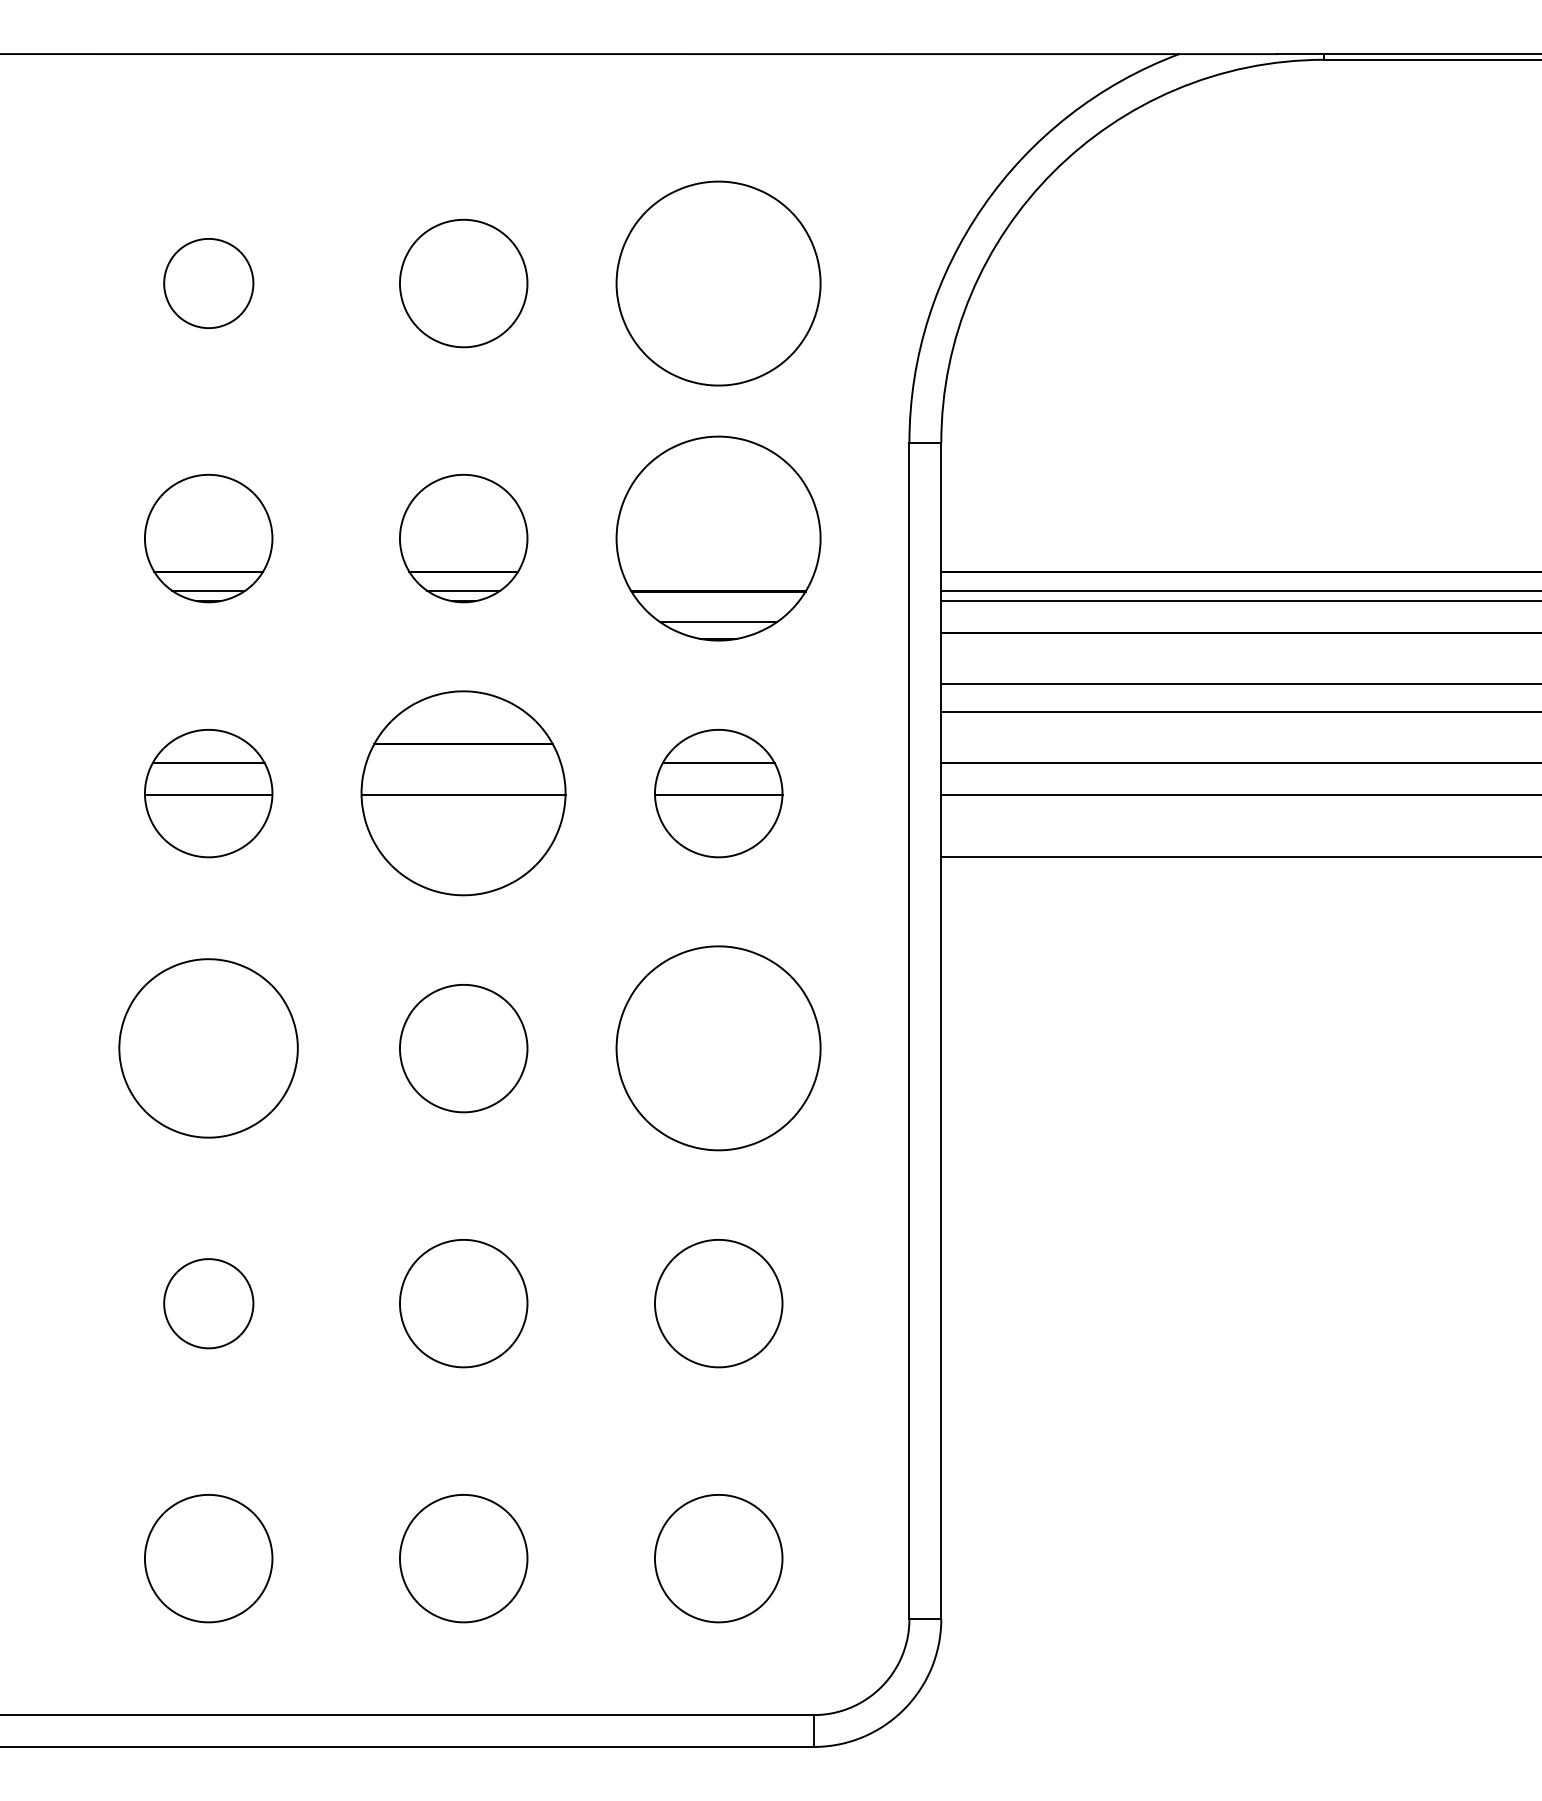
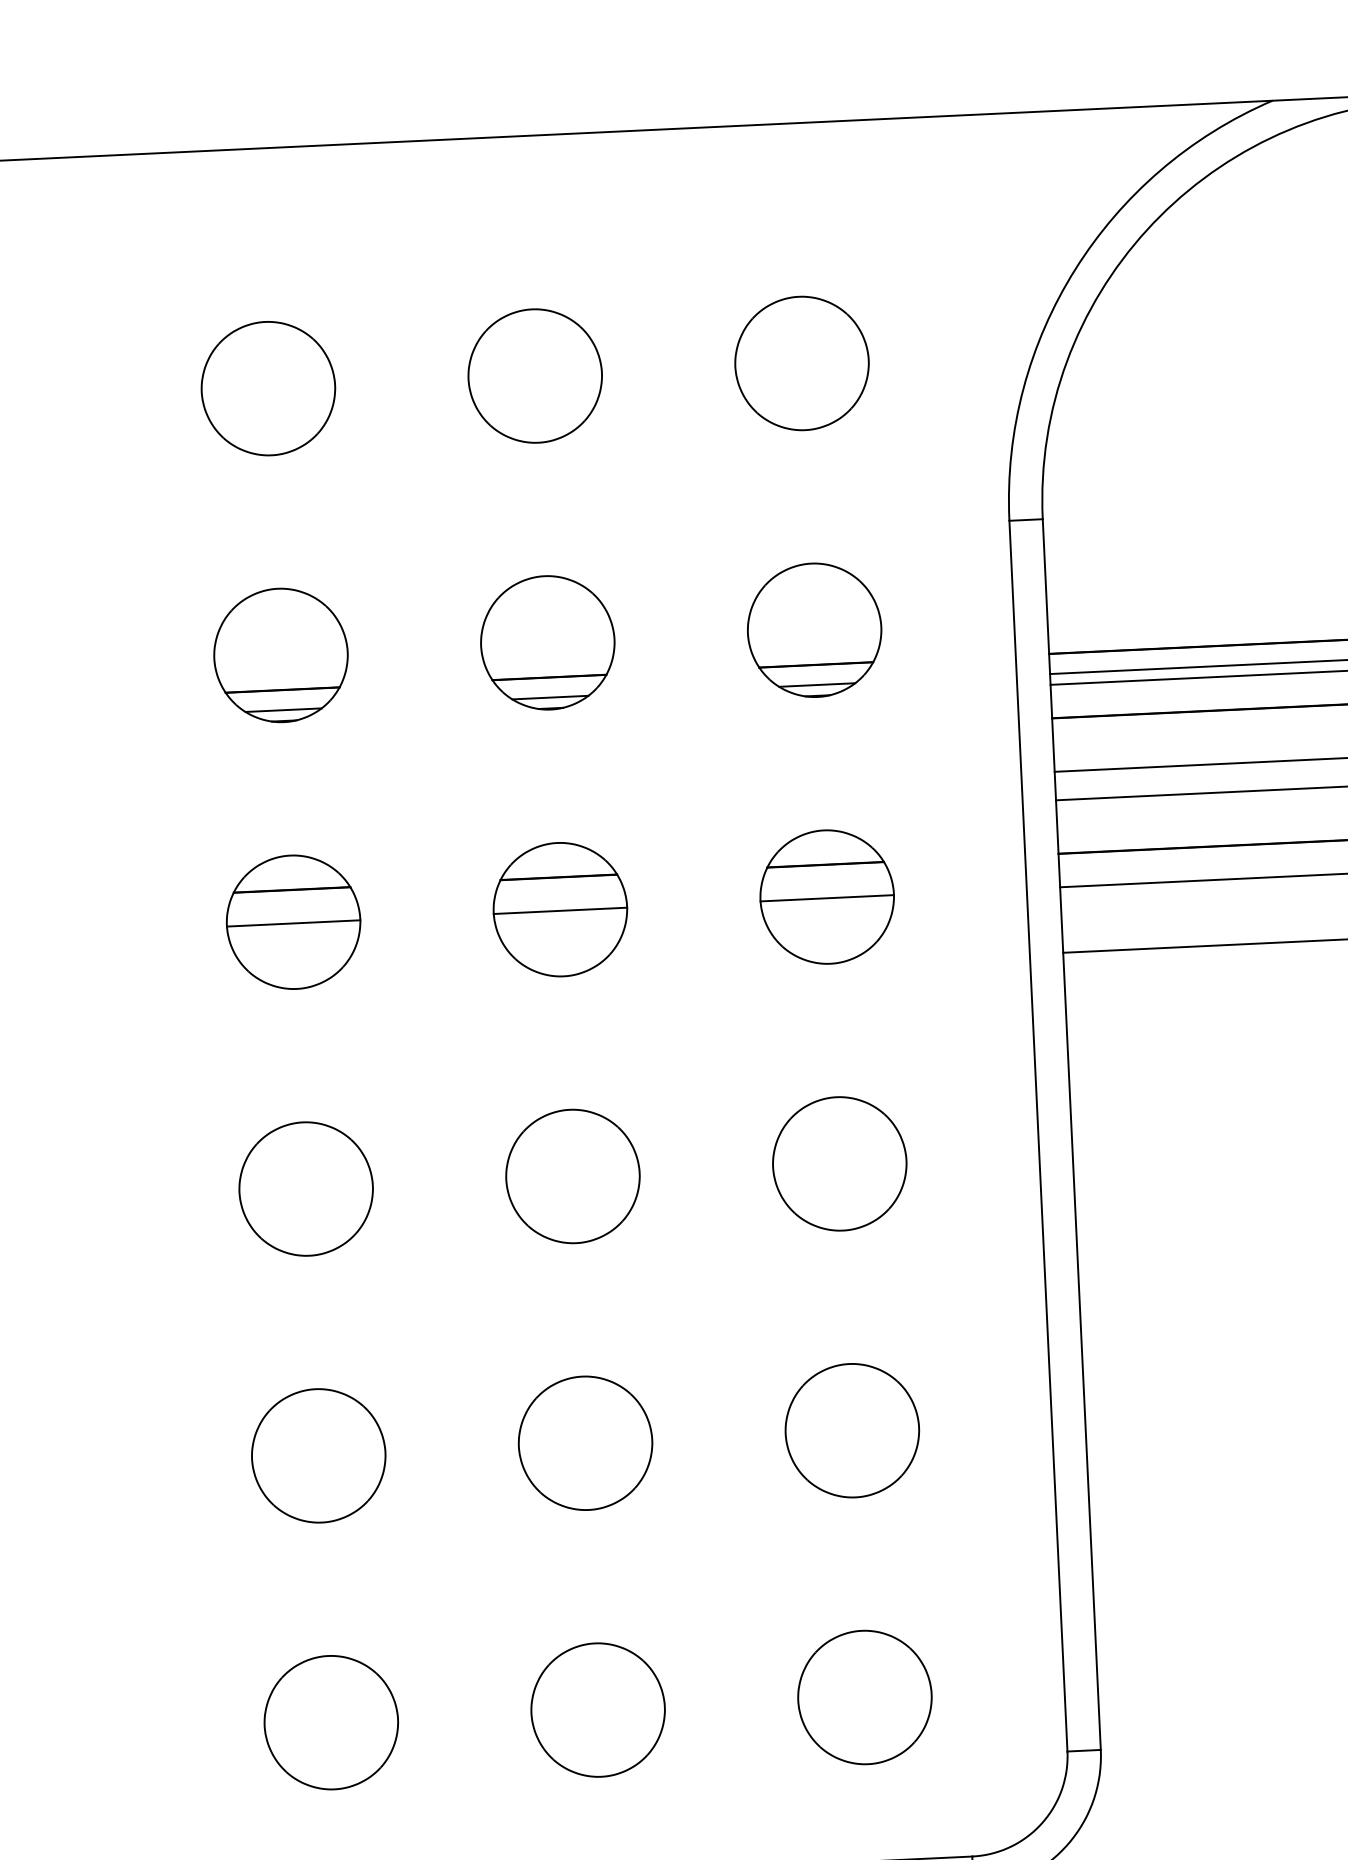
part: (208, 283) -> (268, 388), size x1.43
part: (718, 283) -> (801, 363), size x0.62
part: (718, 538) -> (814, 630), size x0.62
part: (463, 793) -> (560, 909), size x0.62
part: (208, 1048) -> (305, 1188), size x0.71
part: (718, 1048) -> (839, 1163), size x0.62
part: (208, 1303) -> (318, 1455), size x1.43

